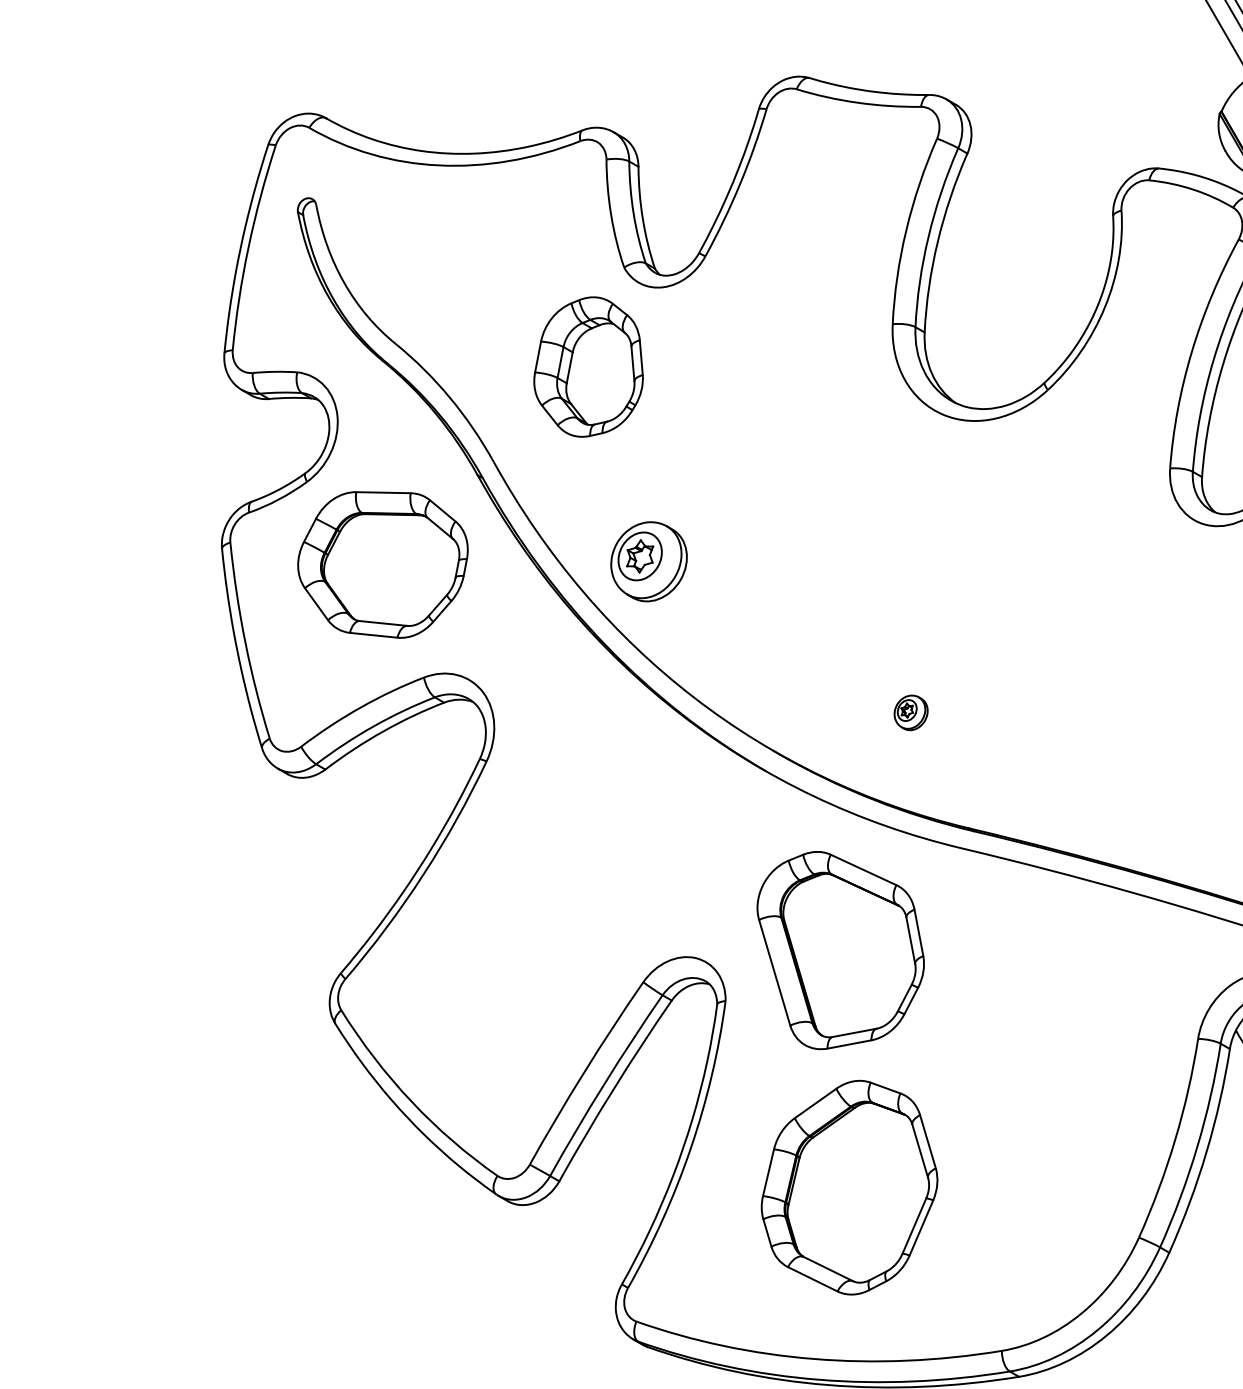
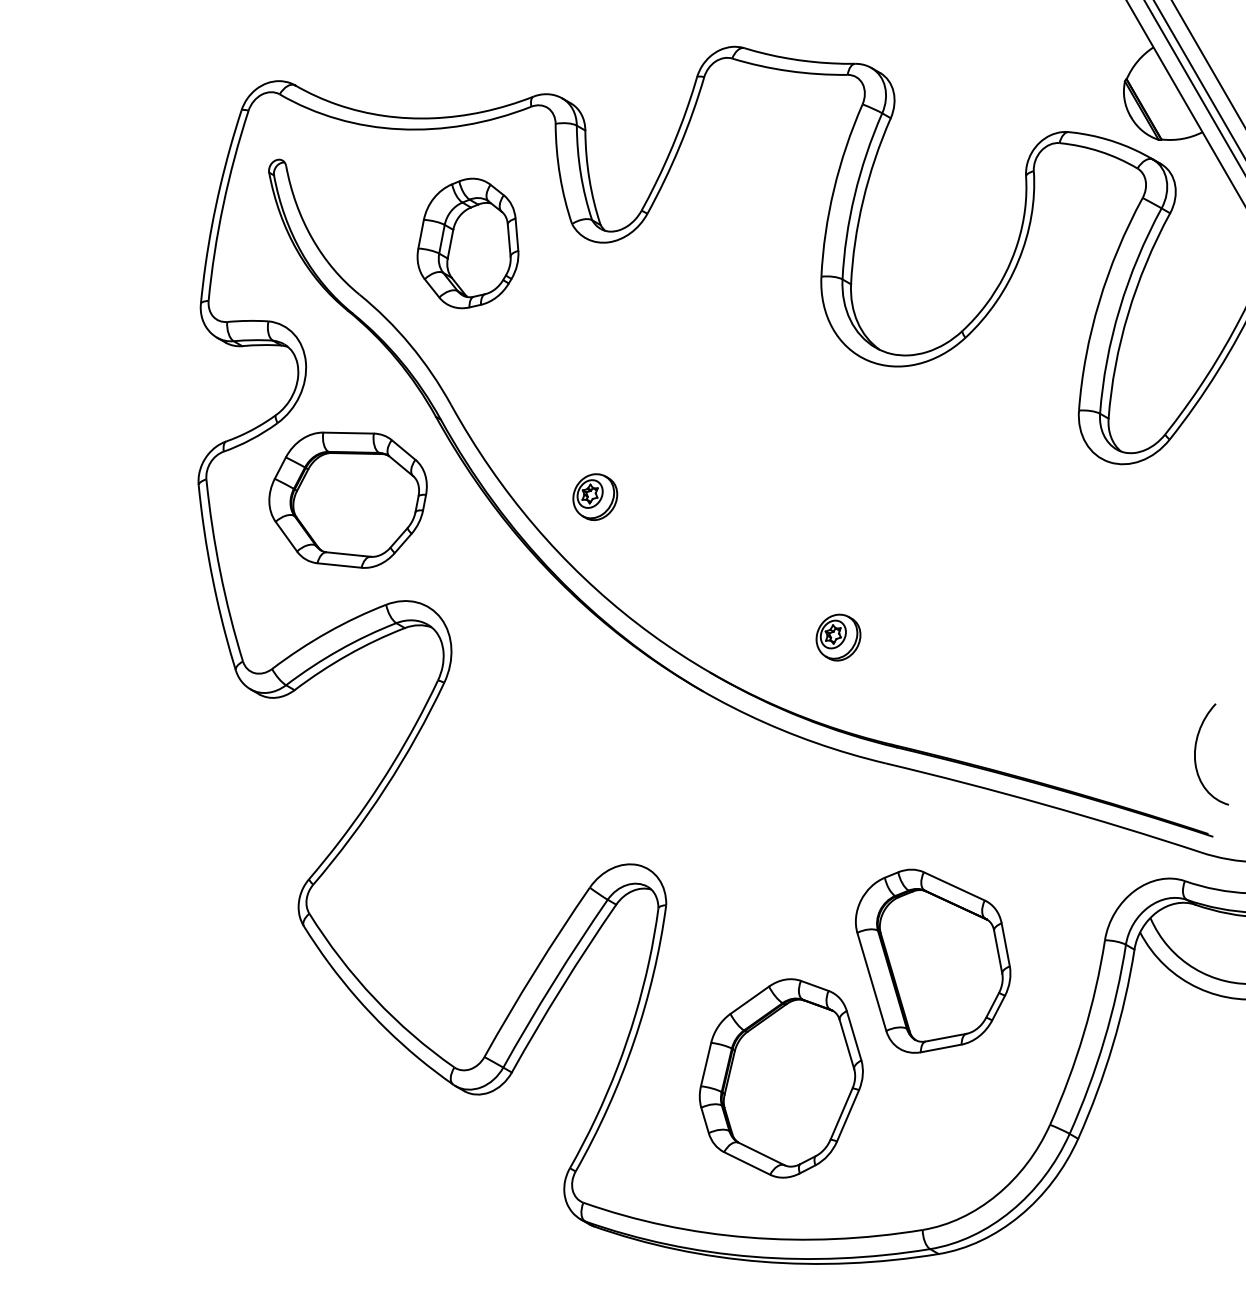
part: (588, 367) -> (467, 243), moved
part: (649, 560) -> (595, 496), size x0.62
part: (911, 712) -> (838, 637), size x1.43
part: (841, 949) -> (933, 960), moved

